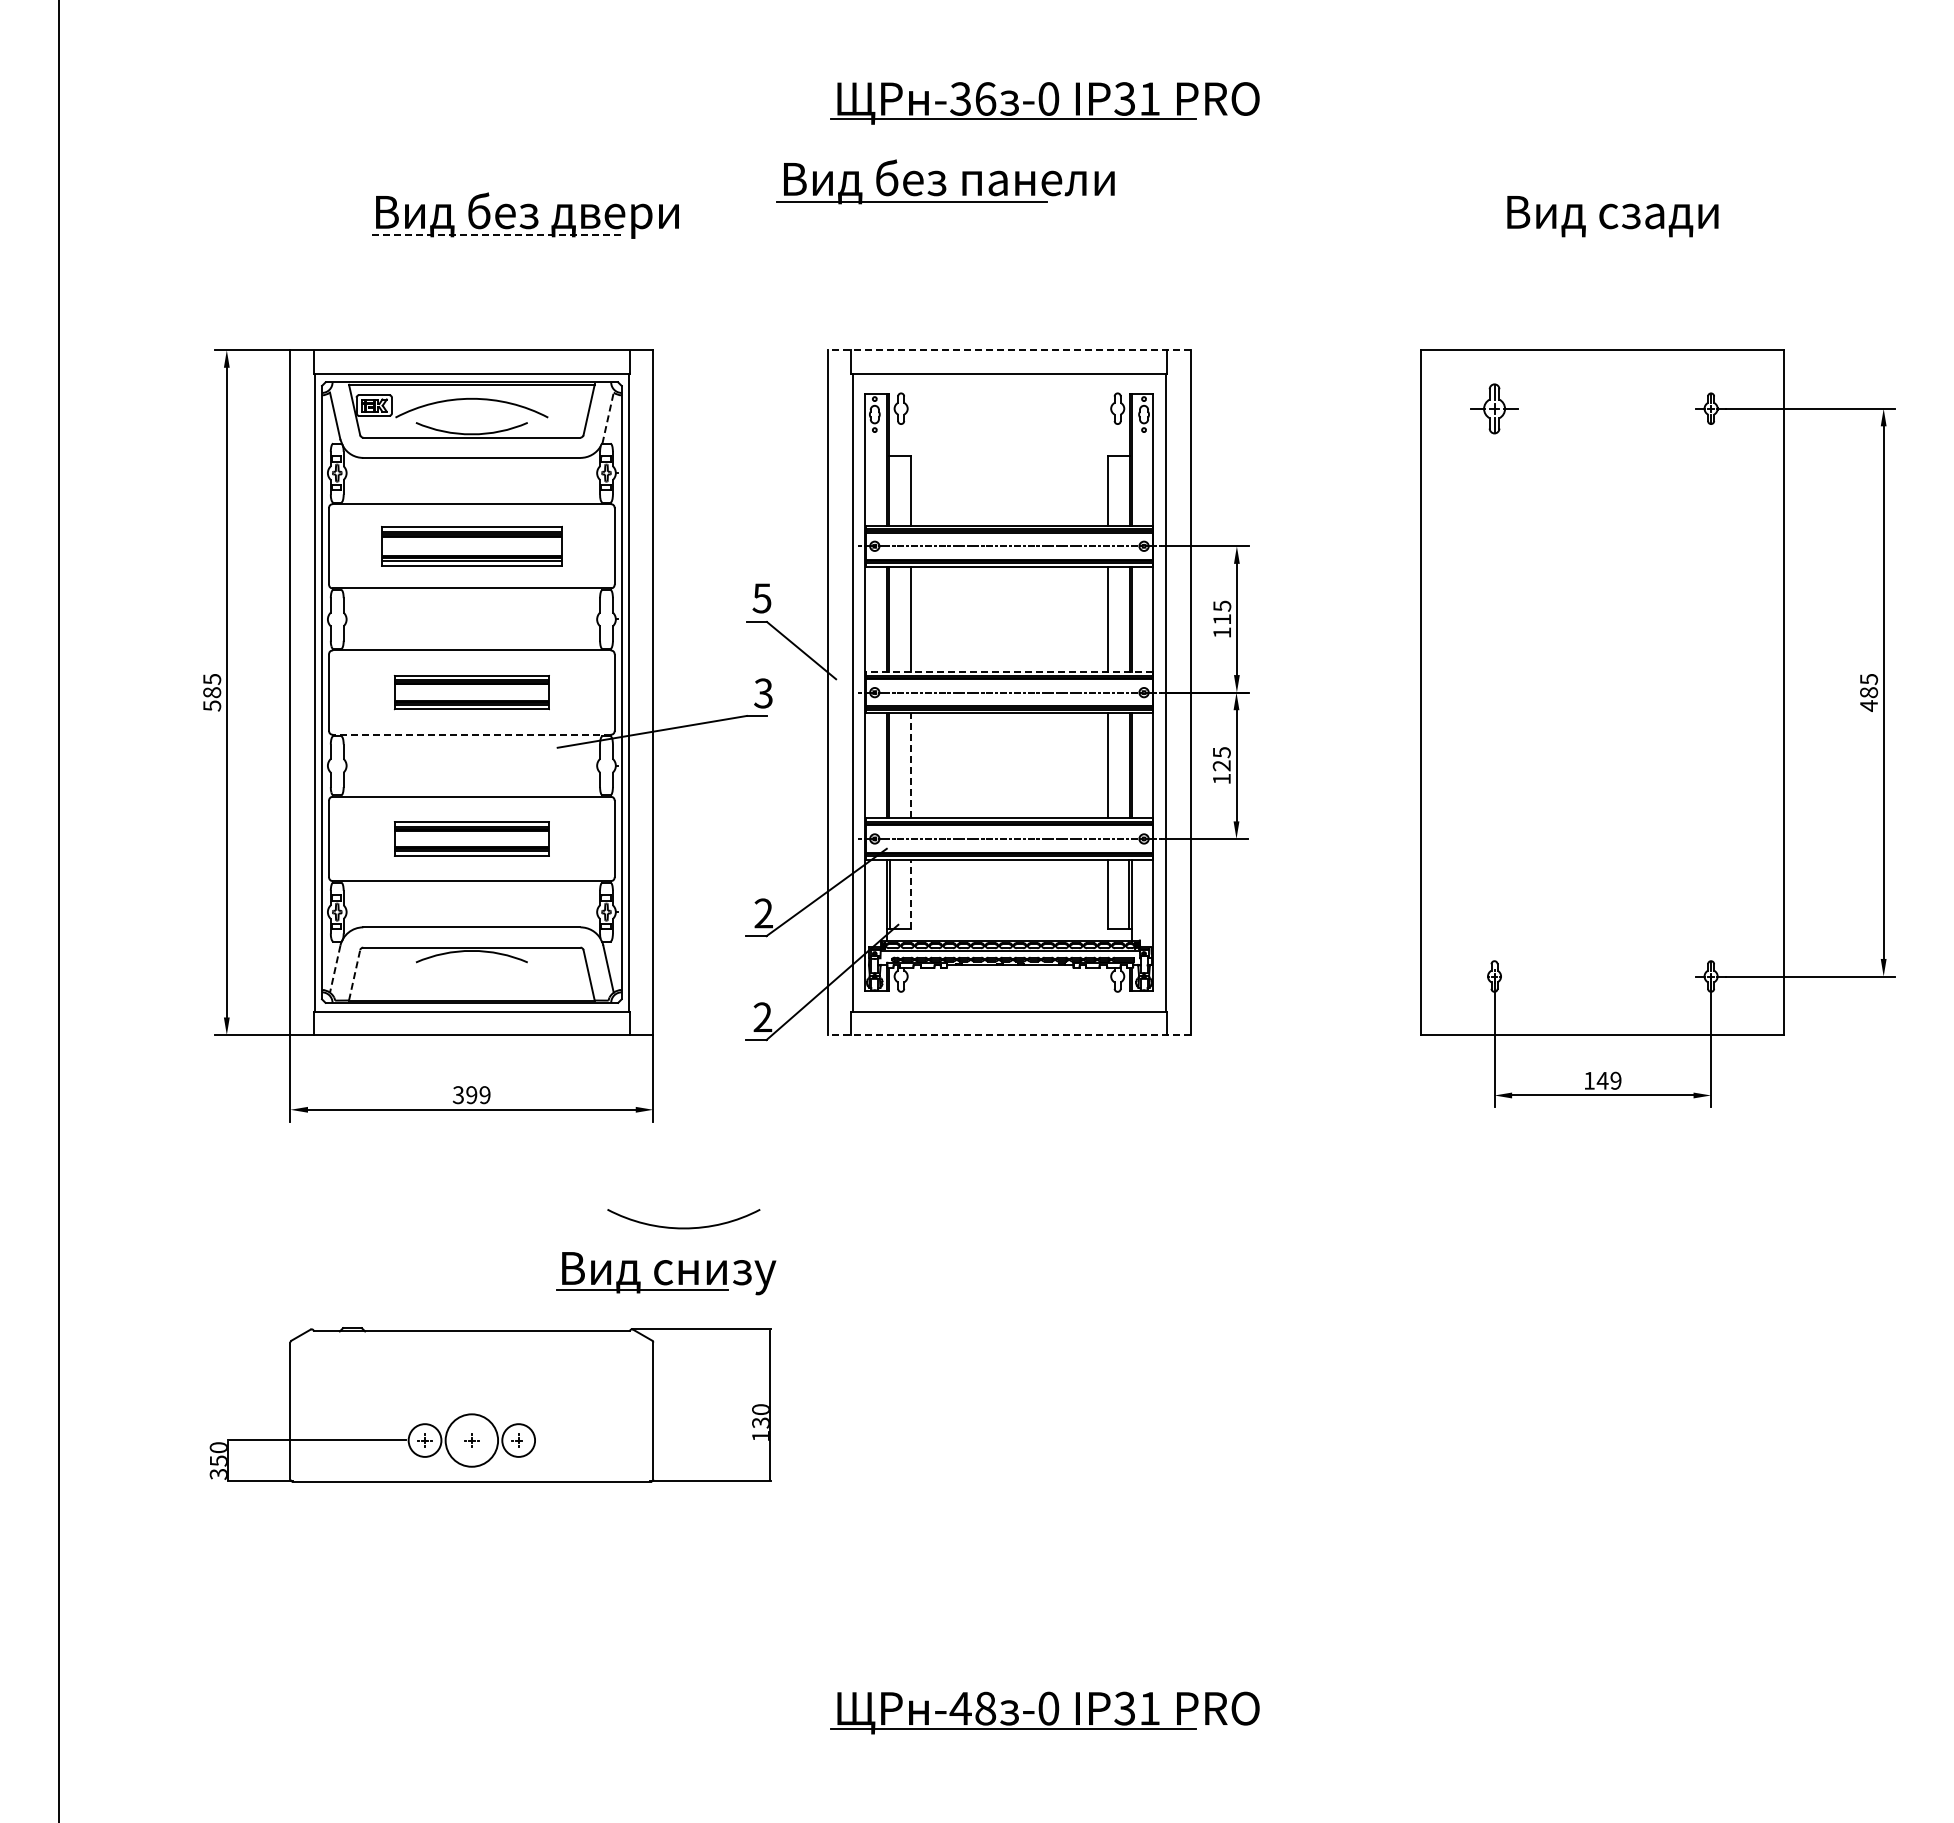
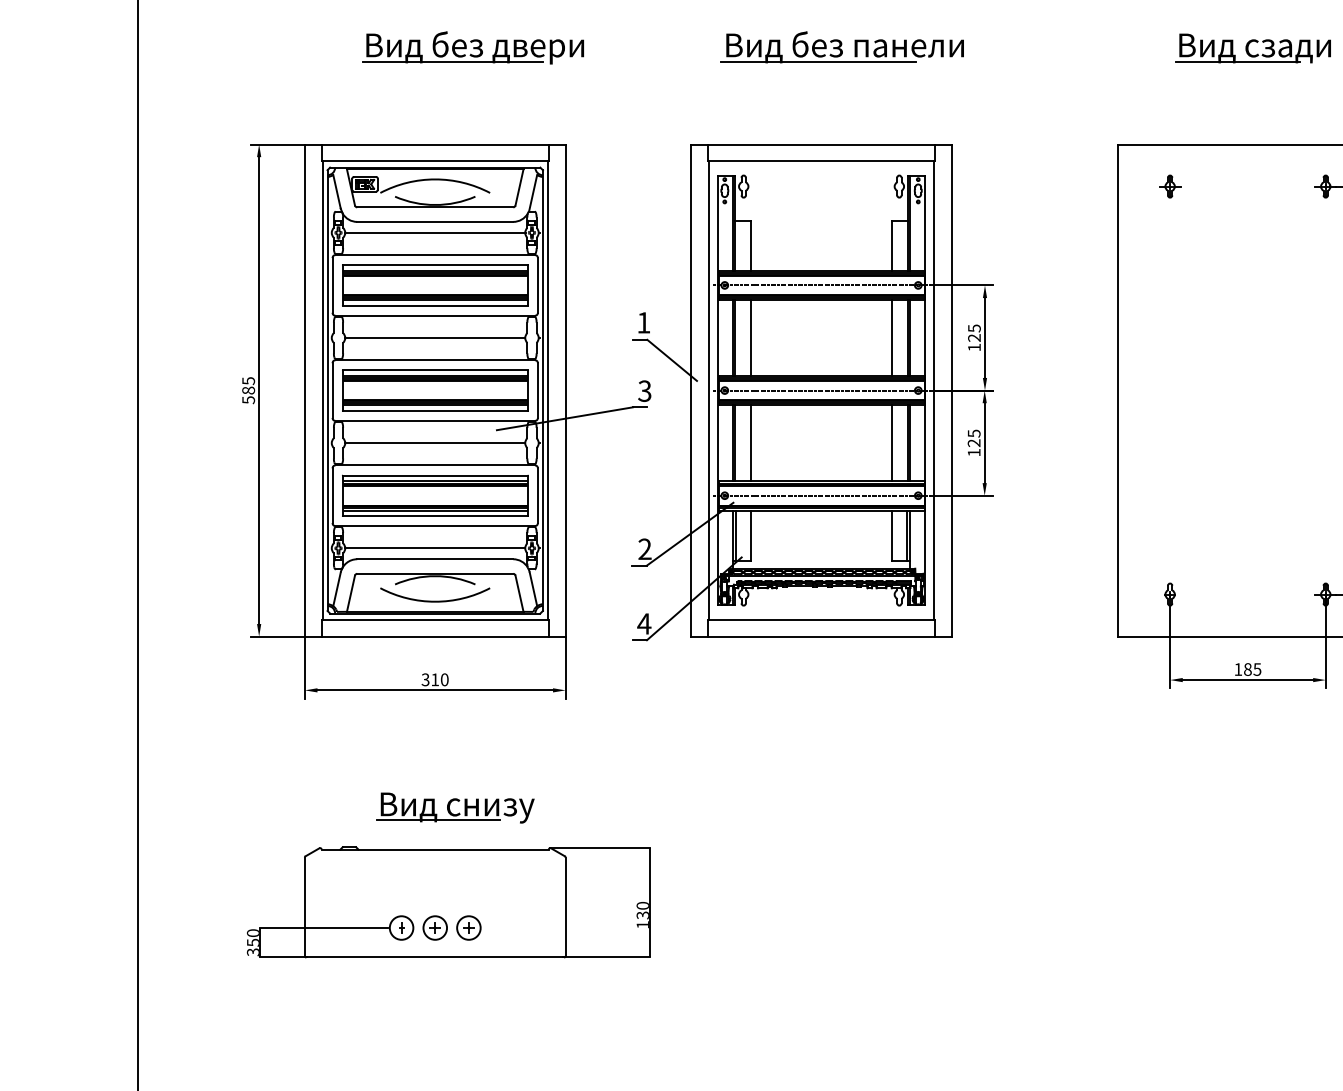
part: (945, 181) -> (842, 46), moved
line: (497, 234) -> (453, 61), dashed -> solid
line: (1588, 234) -> (1237, 61), added
line: (1008, 350) -> (820, 144), dashed -> solid
part: (1494, 408) -> (1170, 186), size x0.62
line: (608, 417) -> (533, 192), dashed -> solid
line: (472, 473) -> (435, 233), added
part: (471, 546) -> (434, 285), size x1.43
text: (761, 598) -> (643, 322), 5 -> 1
line: (471, 619) -> (434, 338), added
text: (1221, 619) -> (973, 338), 115 -> 125
line: (1008, 671) -> (820, 375), dashed -> solid
part: (471, 692) -> (434, 390), size x1.67
line: (471, 734) -> (434, 420), dashed -> solid
line: (471, 765) -> (434, 442), added
line: (911, 765) -> (751, 442), dashed -> solid
part: (471, 838) -> (434, 495), size x1.67
line: (911, 894) -> (751, 535), dashed -> solid
line: (471, 912) -> (434, 548), added
line: (335, 969) -> (337, 589), dashed -> solid
line: (354, 975) -> (350, 593), dashed -> solid
text: (762, 1016) -> (644, 623), 2 -> 4
line: (1008, 1035) -> (820, 636), dashed -> solid
text: (1608, 1080) -> (1252, 669), 149 -> 185
text: (478, 1095) -> (440, 680), 399 -> 310
arc: (683, 1227) -> (434, 601), moved
part: (671, 1279) -> (459, 812), moved
circle: (471, 1440) -> (434, 928), size x0.62

